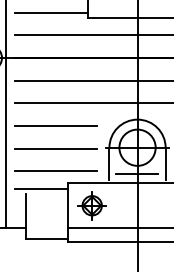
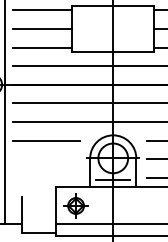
line: (54, 149) -> (45, 159), removed
line: (54, 171) -> (45, 177), removed
line: (41, 188) -> (34, 191), removed

